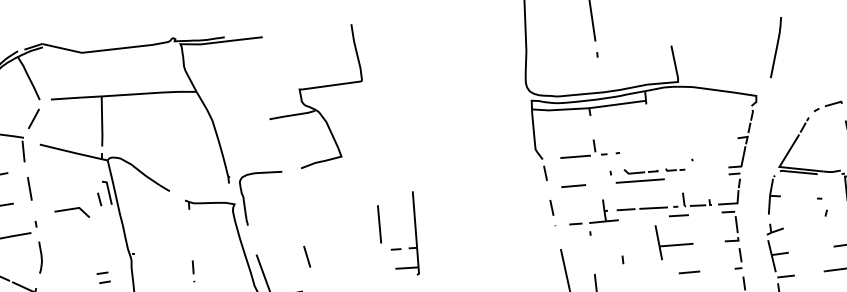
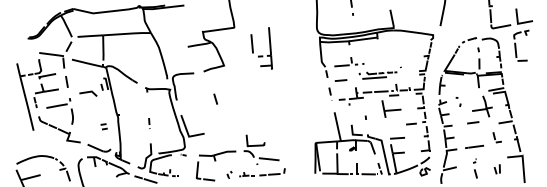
part: (822, 205) -> (458, 101), moved
part: (397, 247) -> (261, 55), moved
line: (306, 255) -> (215, 98), moved
line: (689, 271) -> (411, 123), moved

